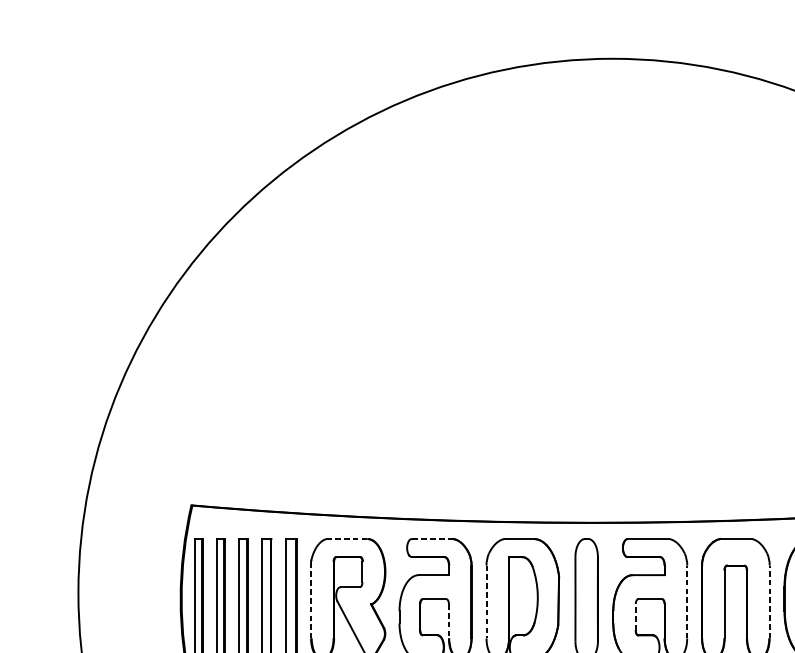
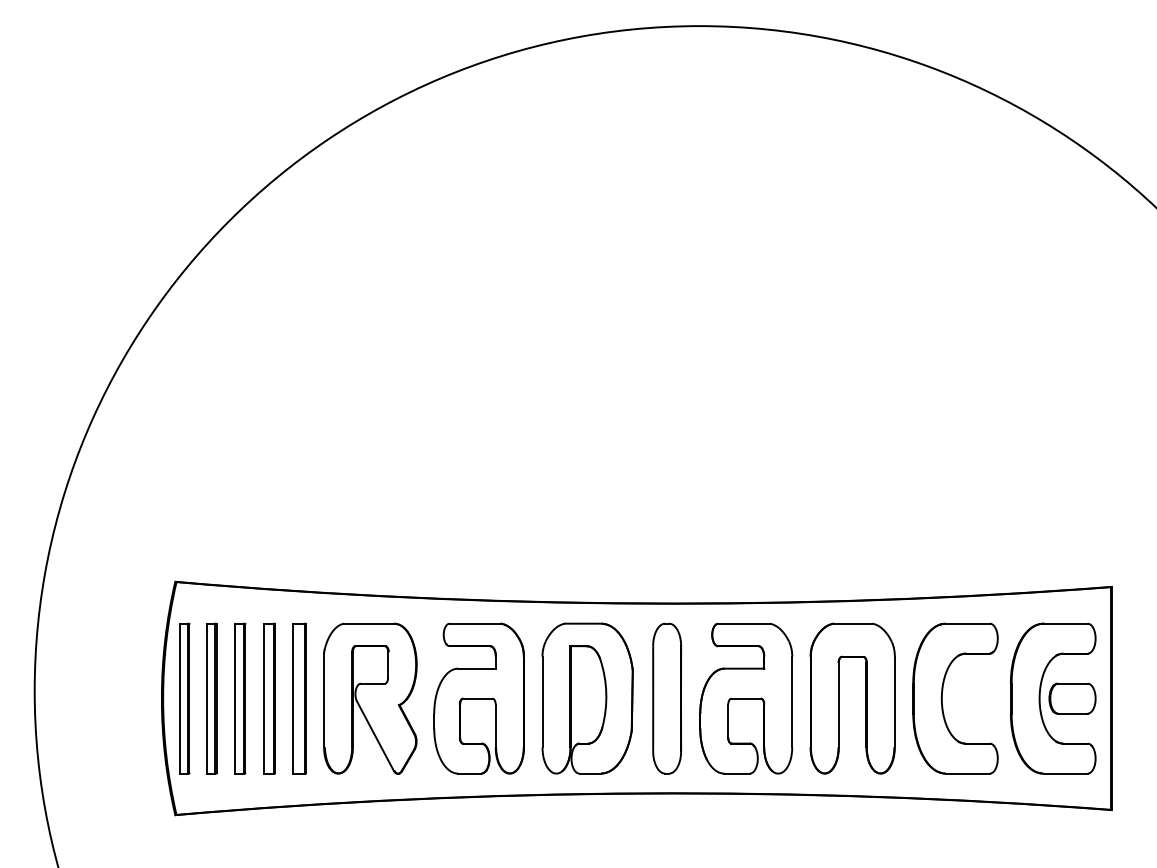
line: (346, 538) -> (368, 623), dashed -> solid
line: (432, 538) -> (475, 623), dashed -> solid
line: (311, 600) -> (324, 700), dashed -> solid
line: (687, 601) -> (792, 701), dashed -> solid
line: (769, 601) -> (894, 701), dashed -> solid
line: (486, 602) -> (542, 702), dashed -> solid
line: (635, 616) -> (728, 720), dashed -> solid
line: (448, 621) -> (495, 726), dashed -> solid

